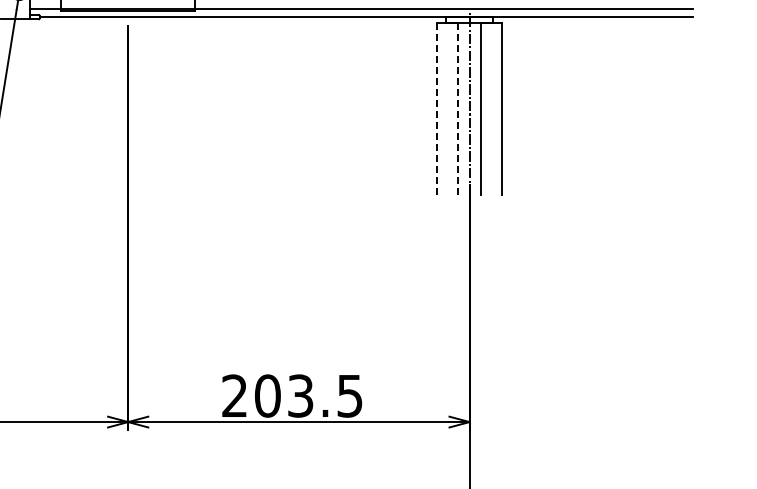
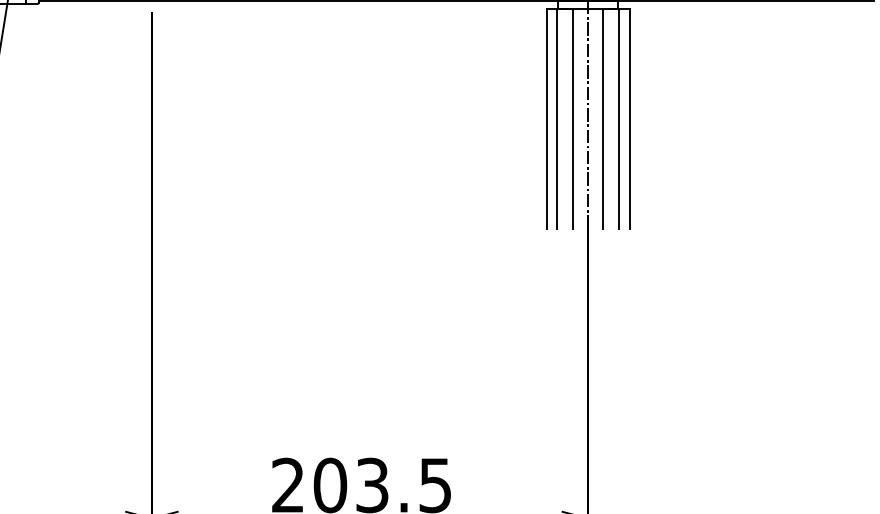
line: (437, 108) -> (547, 117), dashed -> solid
line: (457, 108) -> (572, 117), dashed -> solid
line: (445, 109) -> (557, 119), added
line: (493, 109) -> (618, 119), added

